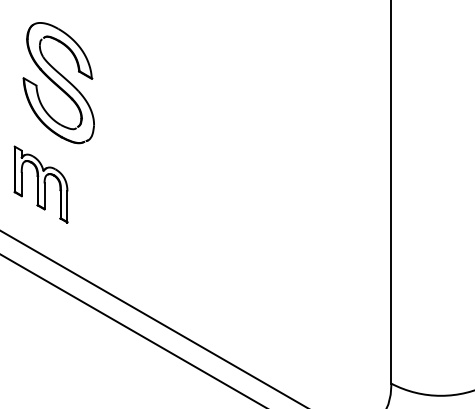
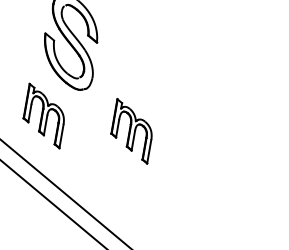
part: (156, 184) -> (131, 131), added

